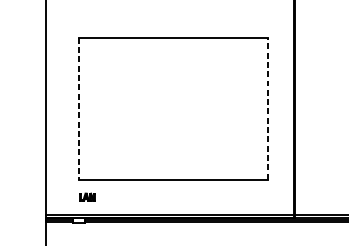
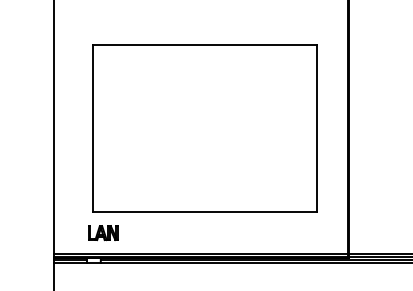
line: (78, 108) -> (93, 128), dashed -> solid
line: (267, 108) -> (316, 128), dashed -> solid
part: (87, 197) -> (103, 233), size x1.67

